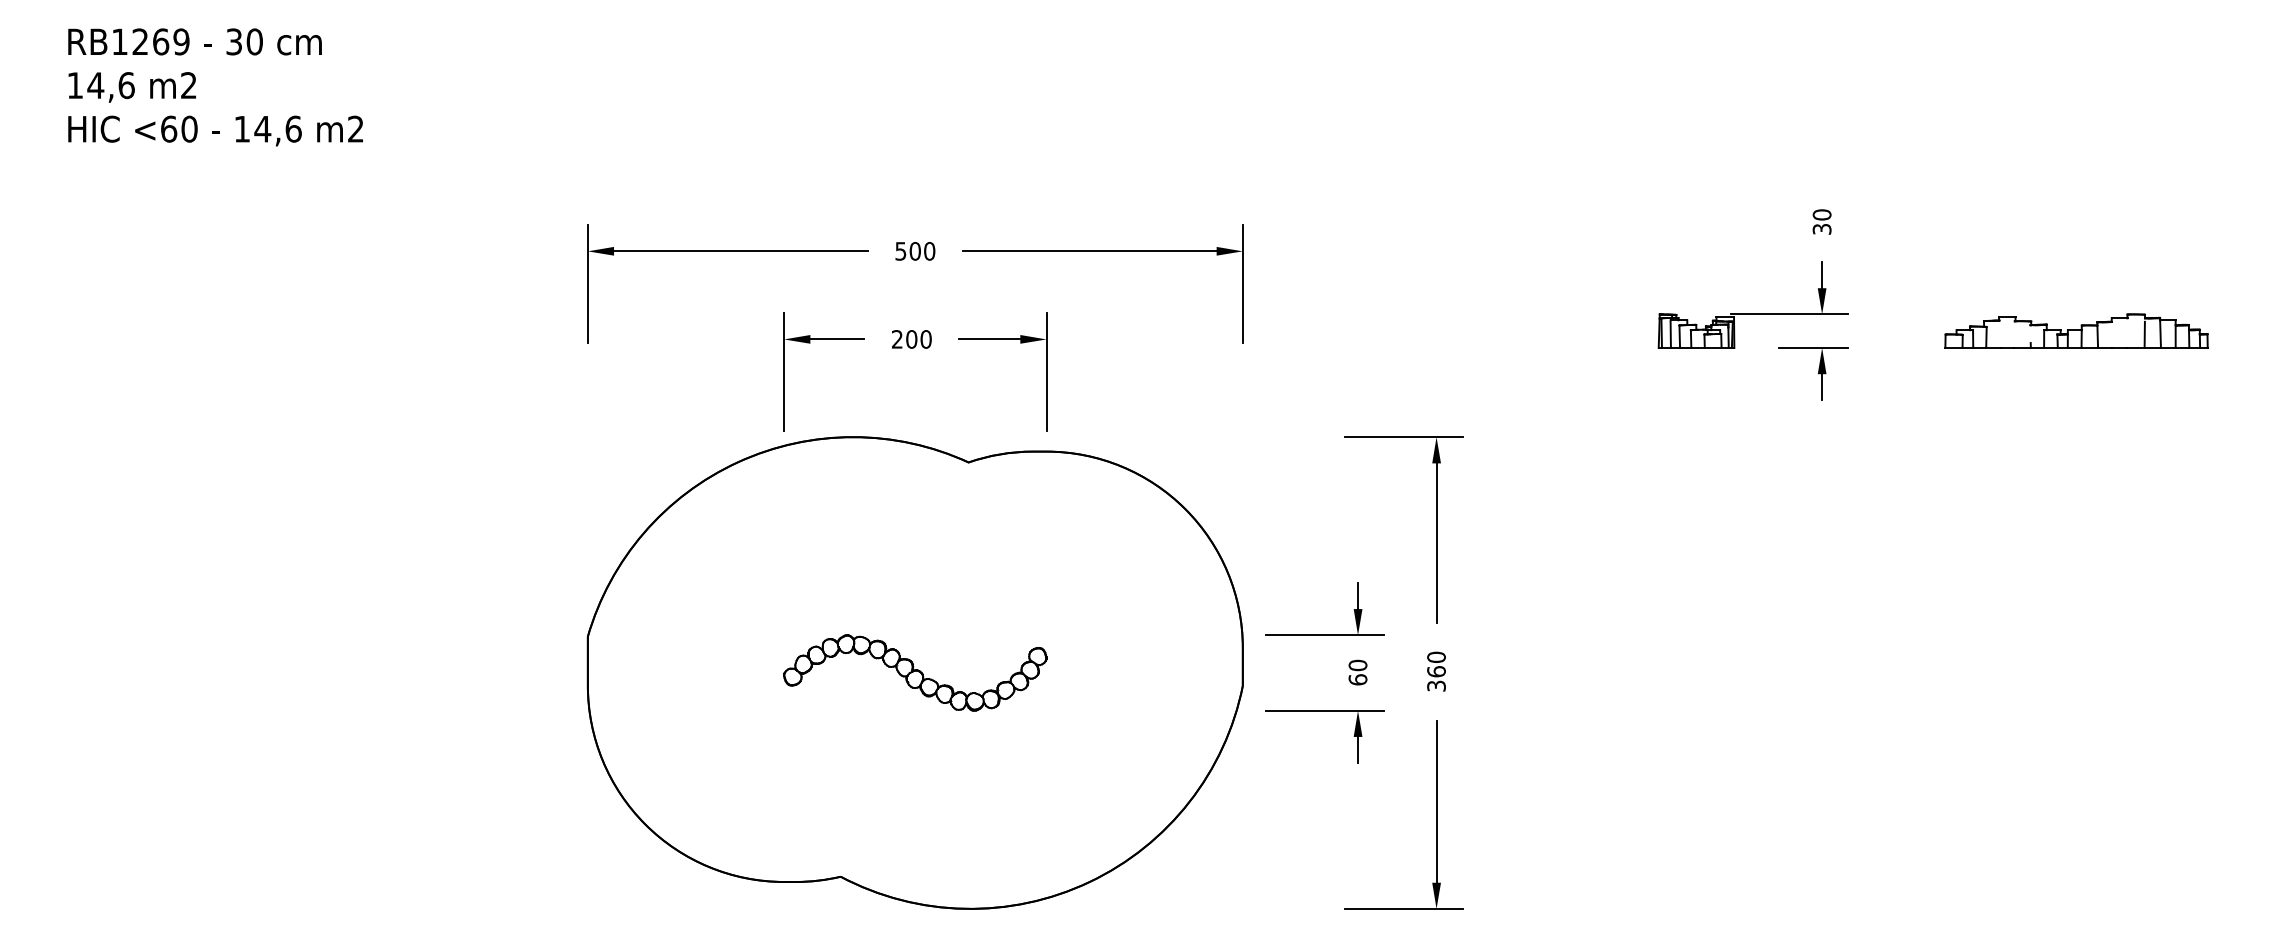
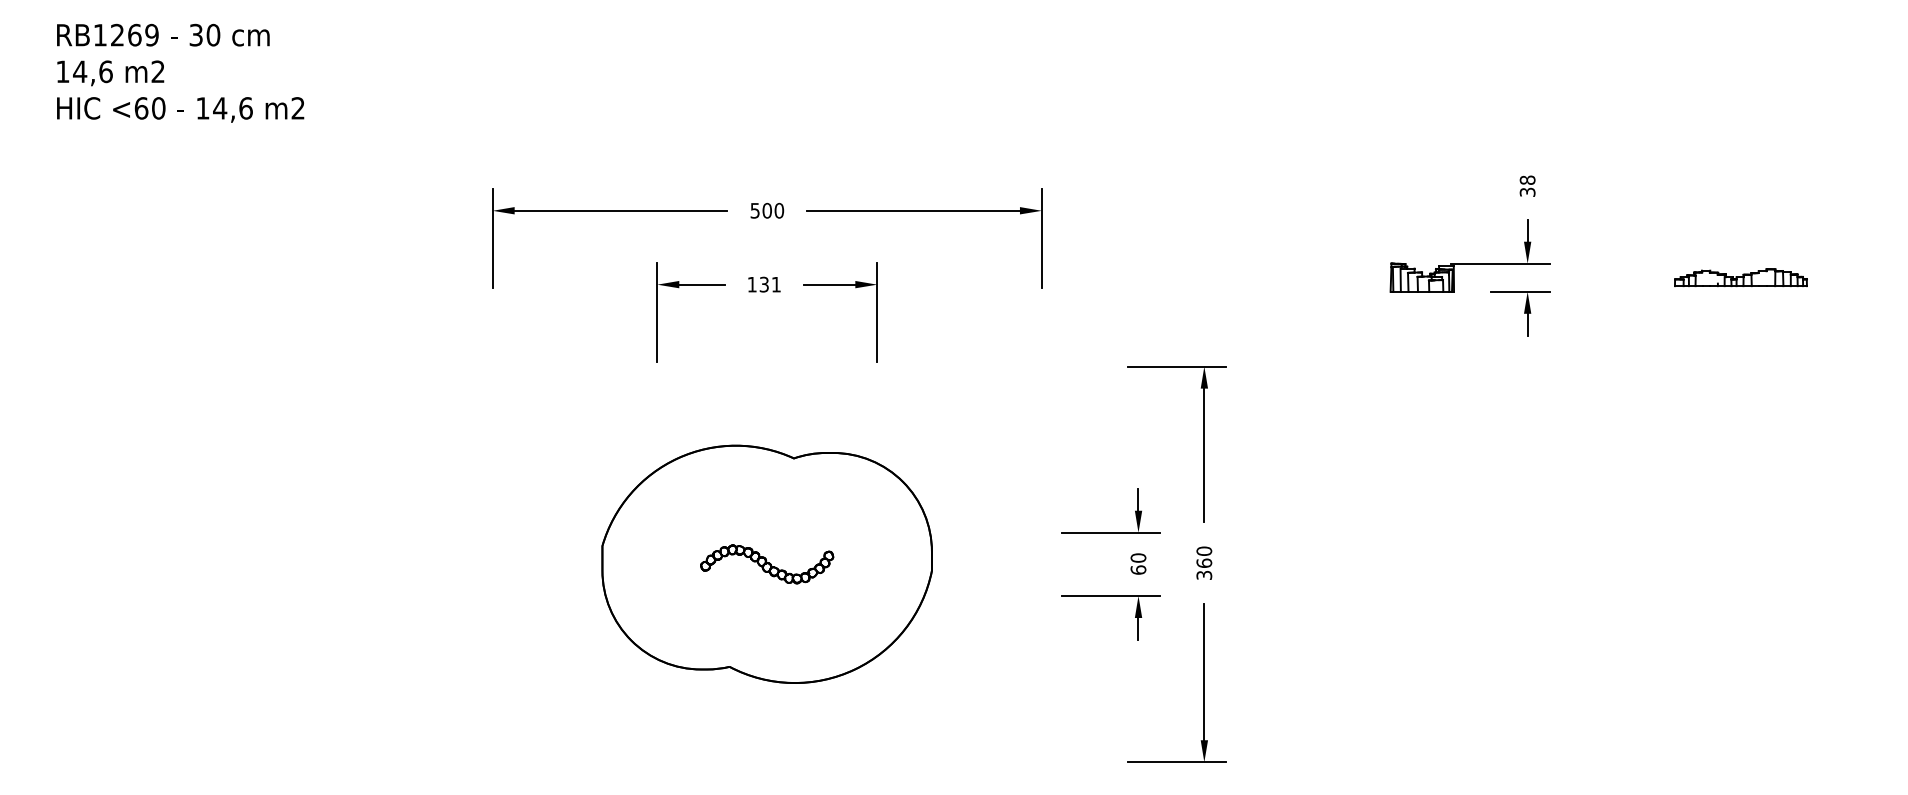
text: (1822, 214) -> (1527, 179), 30 -> 38
part: (2076, 330) -> (1740, 277), size x0.6
text: (911, 339) -> (764, 284), 200 -> 131
part: (914, 672) -> (766, 563), size x0.6

